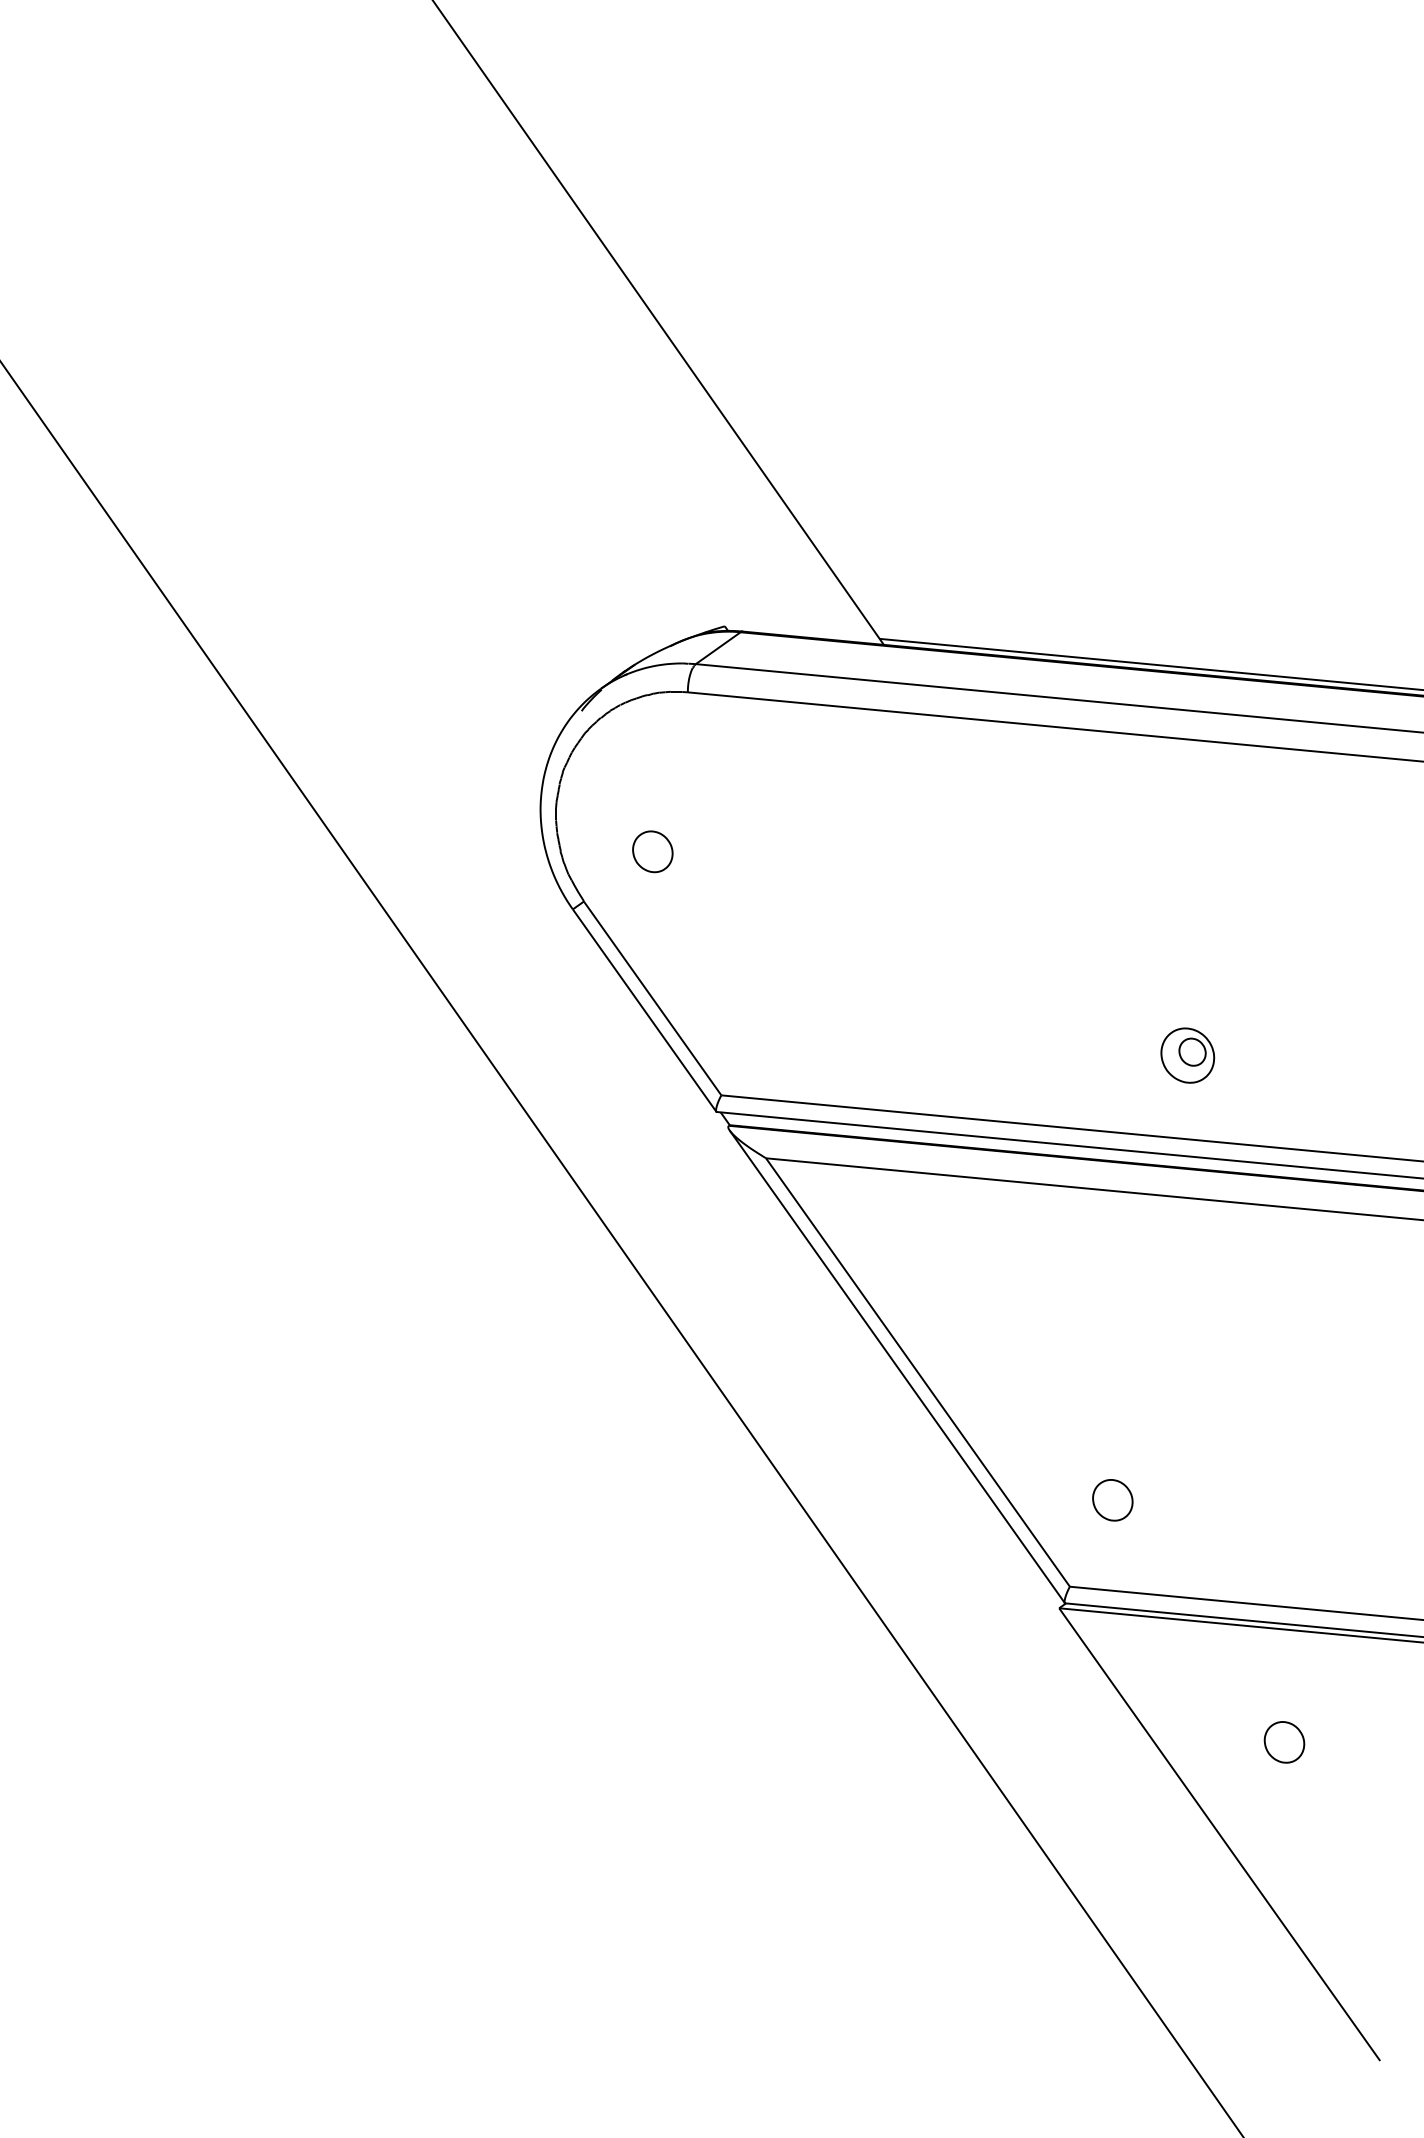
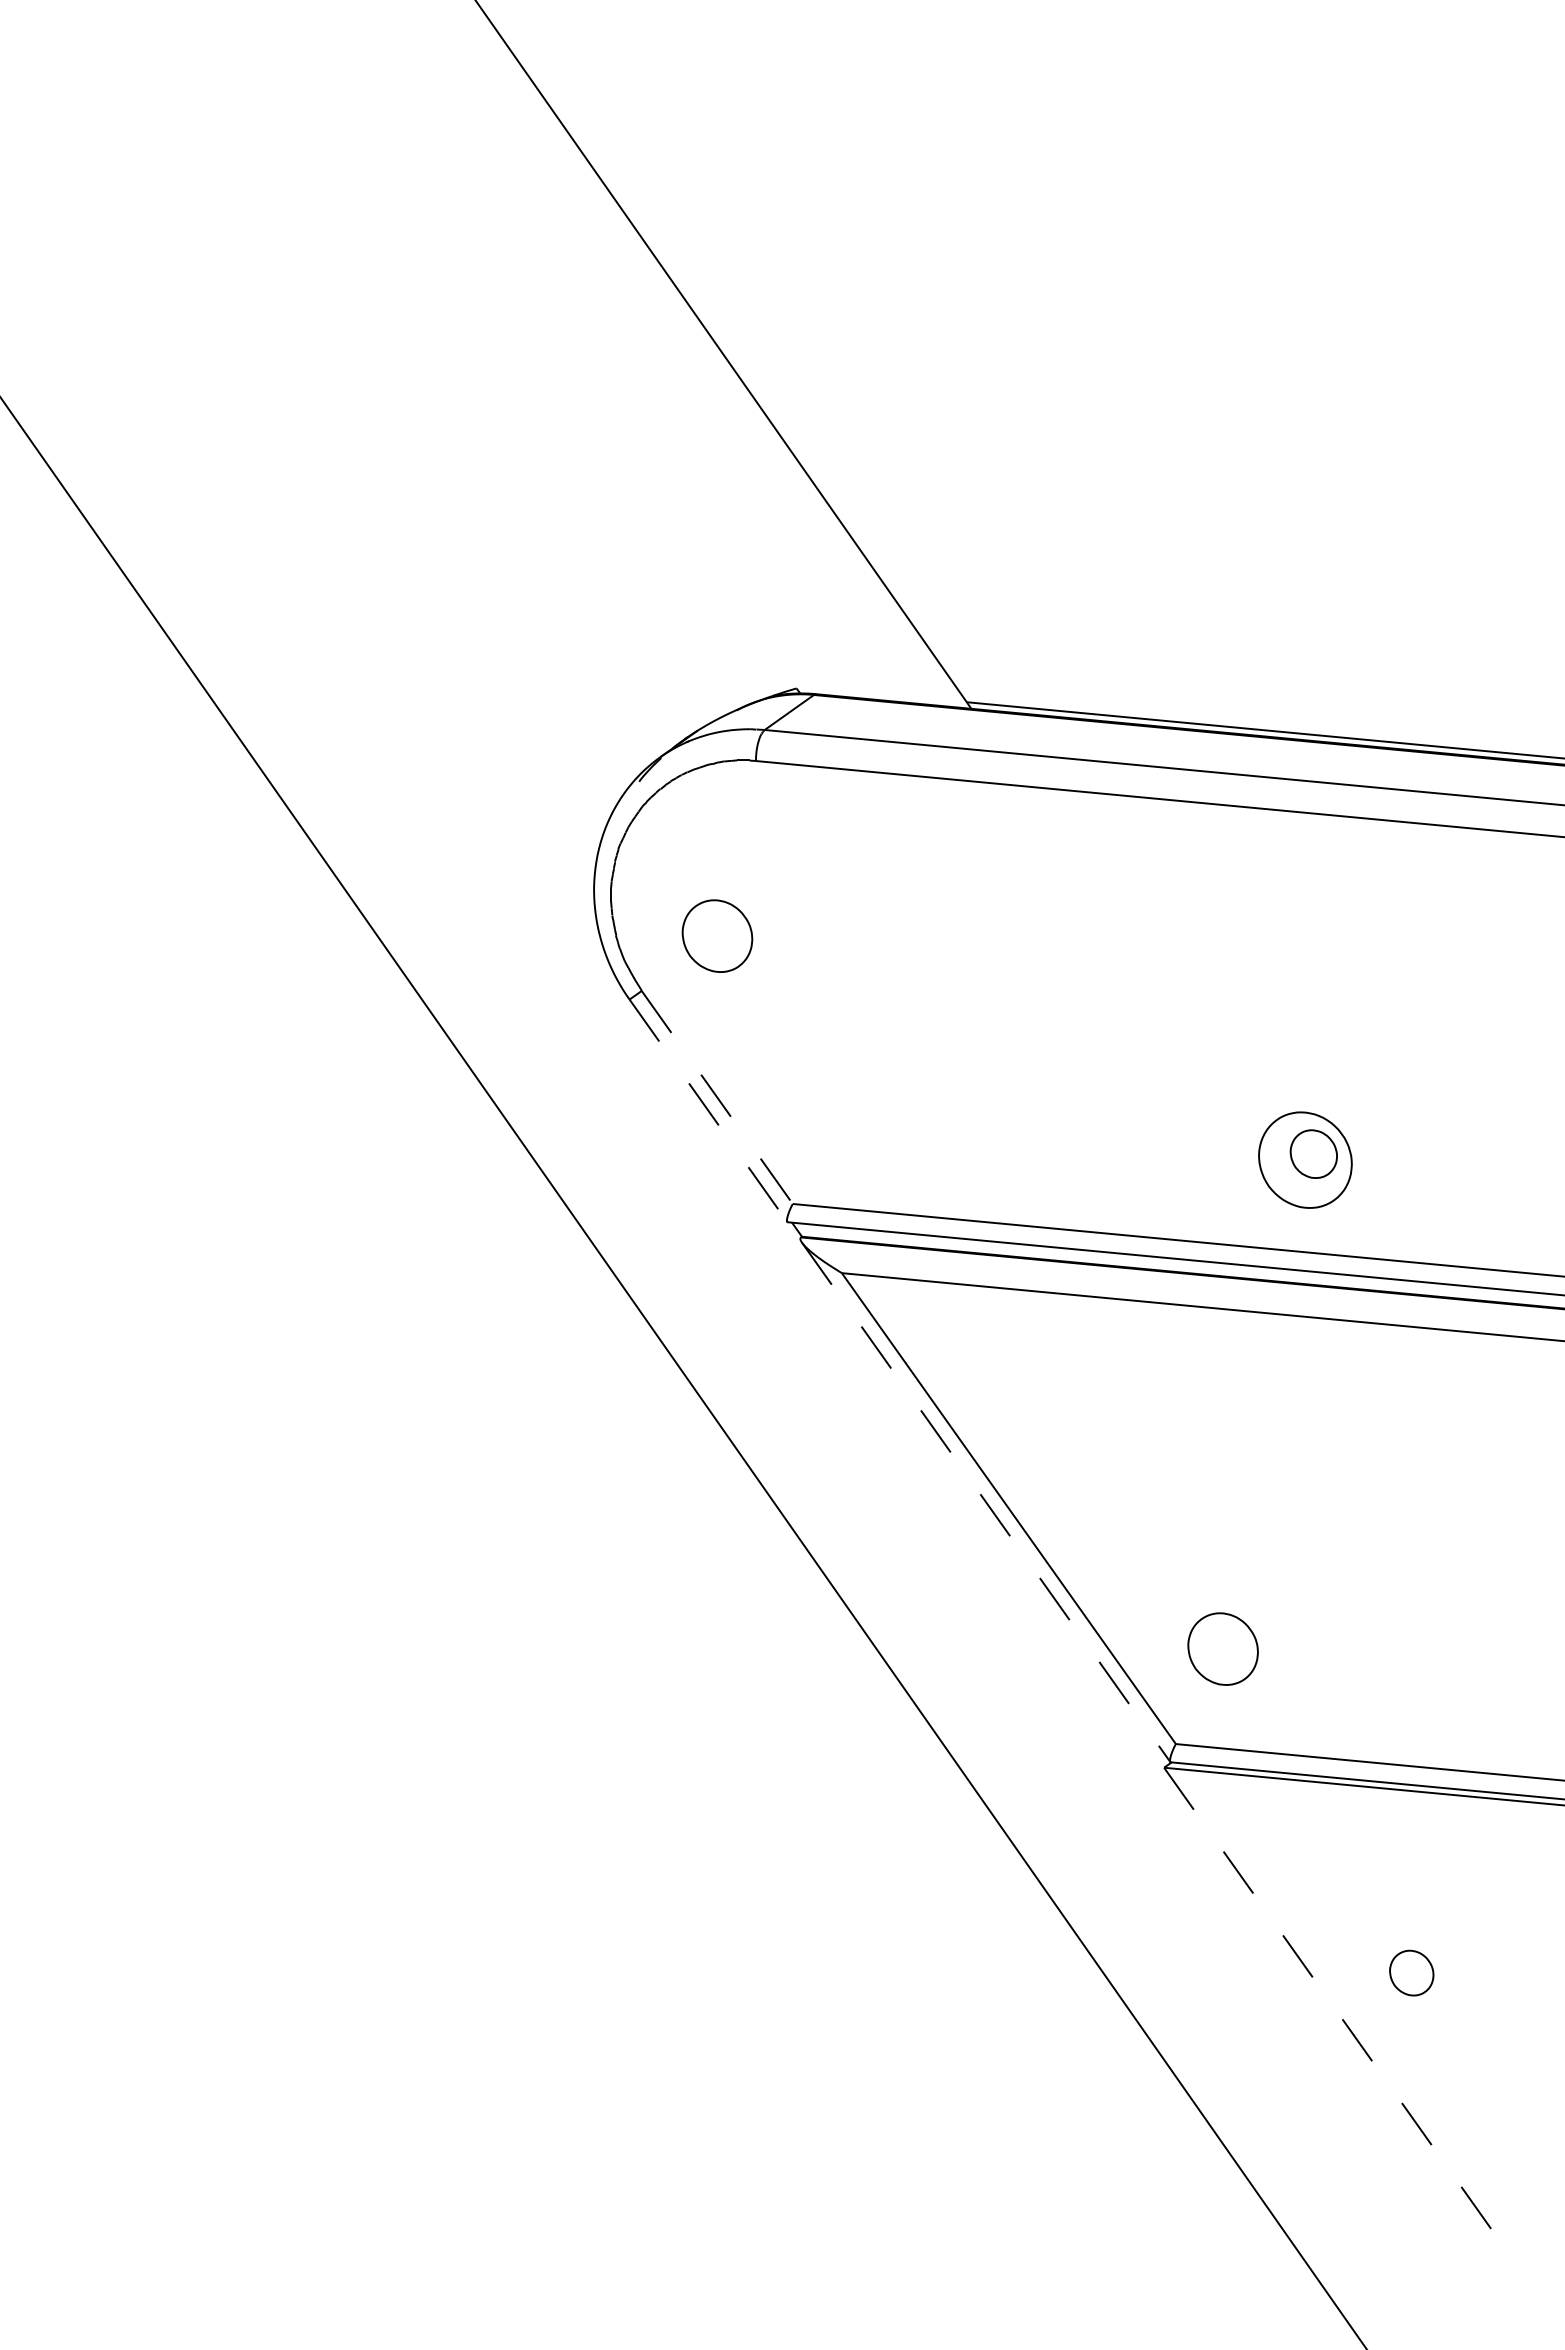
part: (652, 852) -> (717, 936), size x1.6
line: (652, 998) -> (717, 1097), solid -> dashed
line: (644, 1011) -> (708, 1111), solid -> dashed
part: (1187, 1055) -> (1305, 1160), size x1.6
line: (897, 1366) -> (986, 1502), solid -> dashed
part: (1112, 1499) -> (1222, 1648), size x1.6
part: (1284, 1741) -> (1411, 1972), moved
line: (1219, 1834) -> (1340, 2016), solid -> dashed

